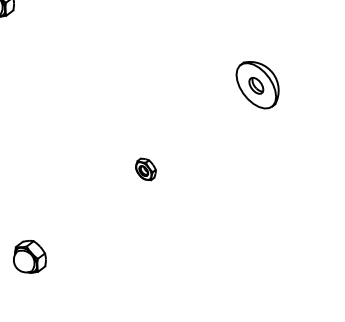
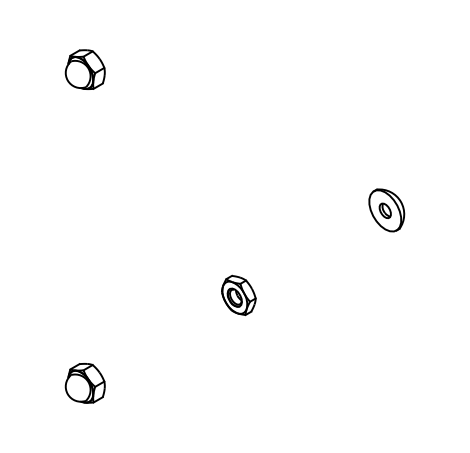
part: (257, 85) -> (386, 210), size x0.71
part: (145, 168) -> (238, 294), size x1.43

